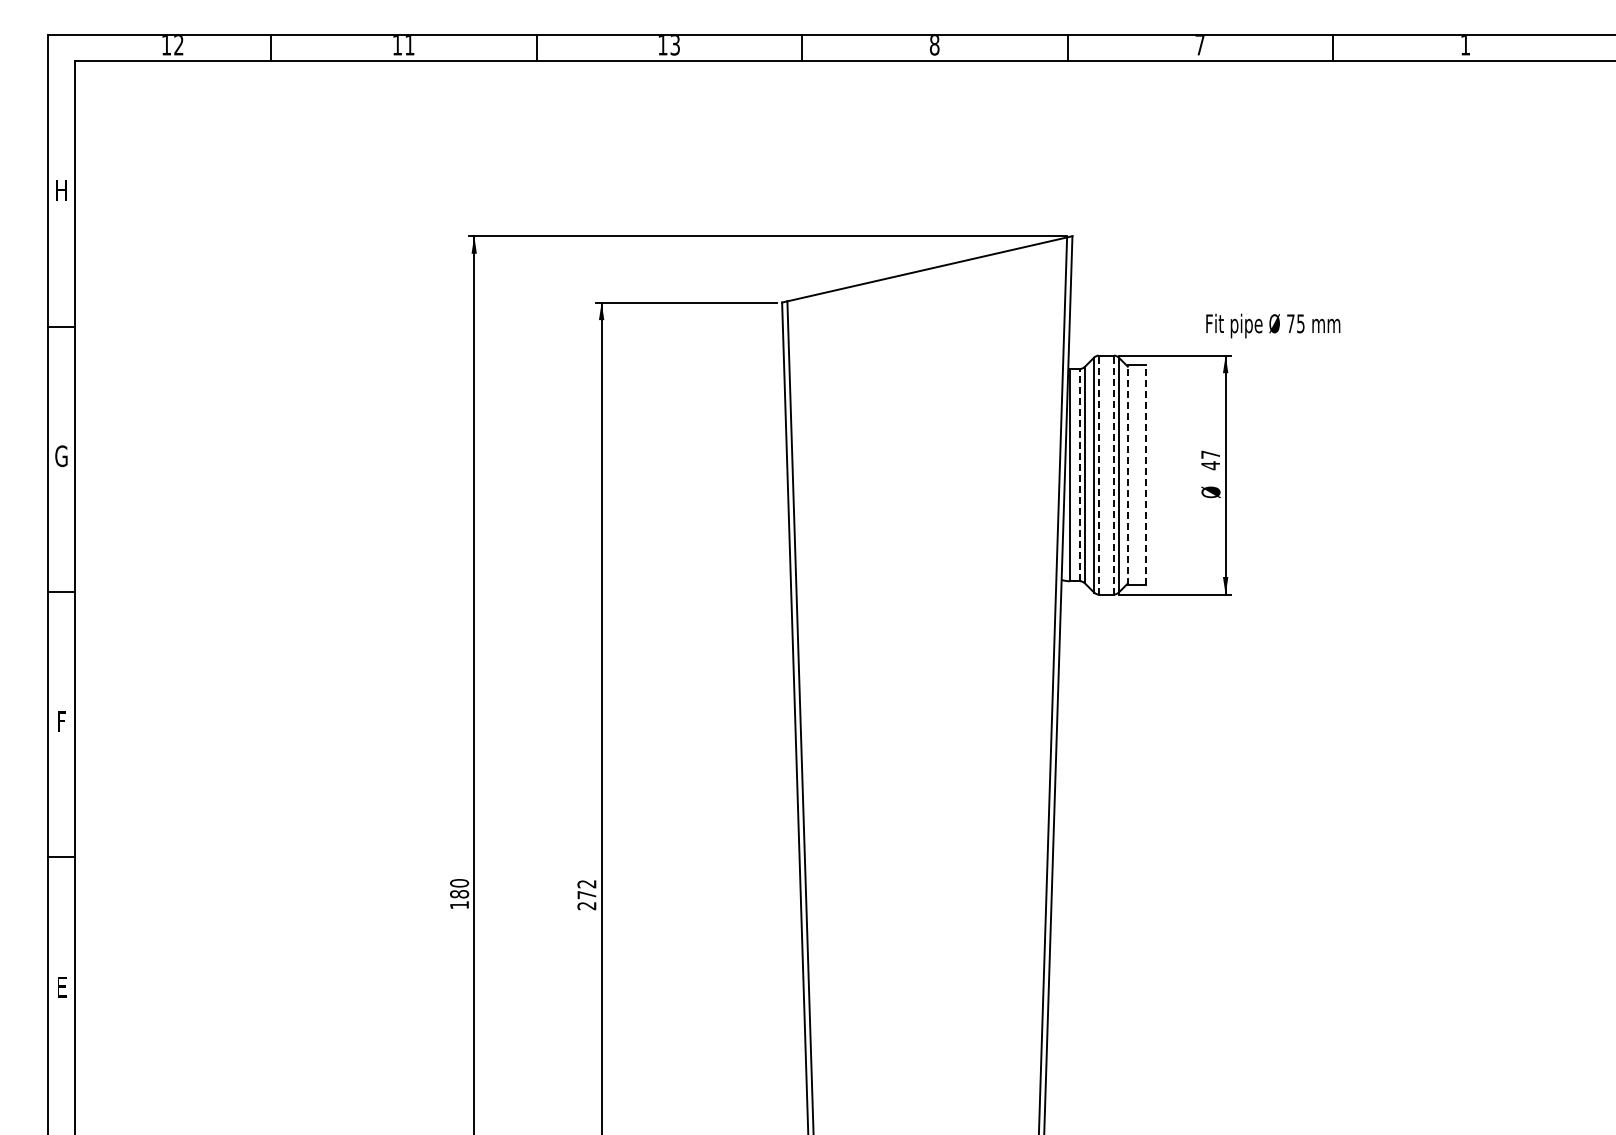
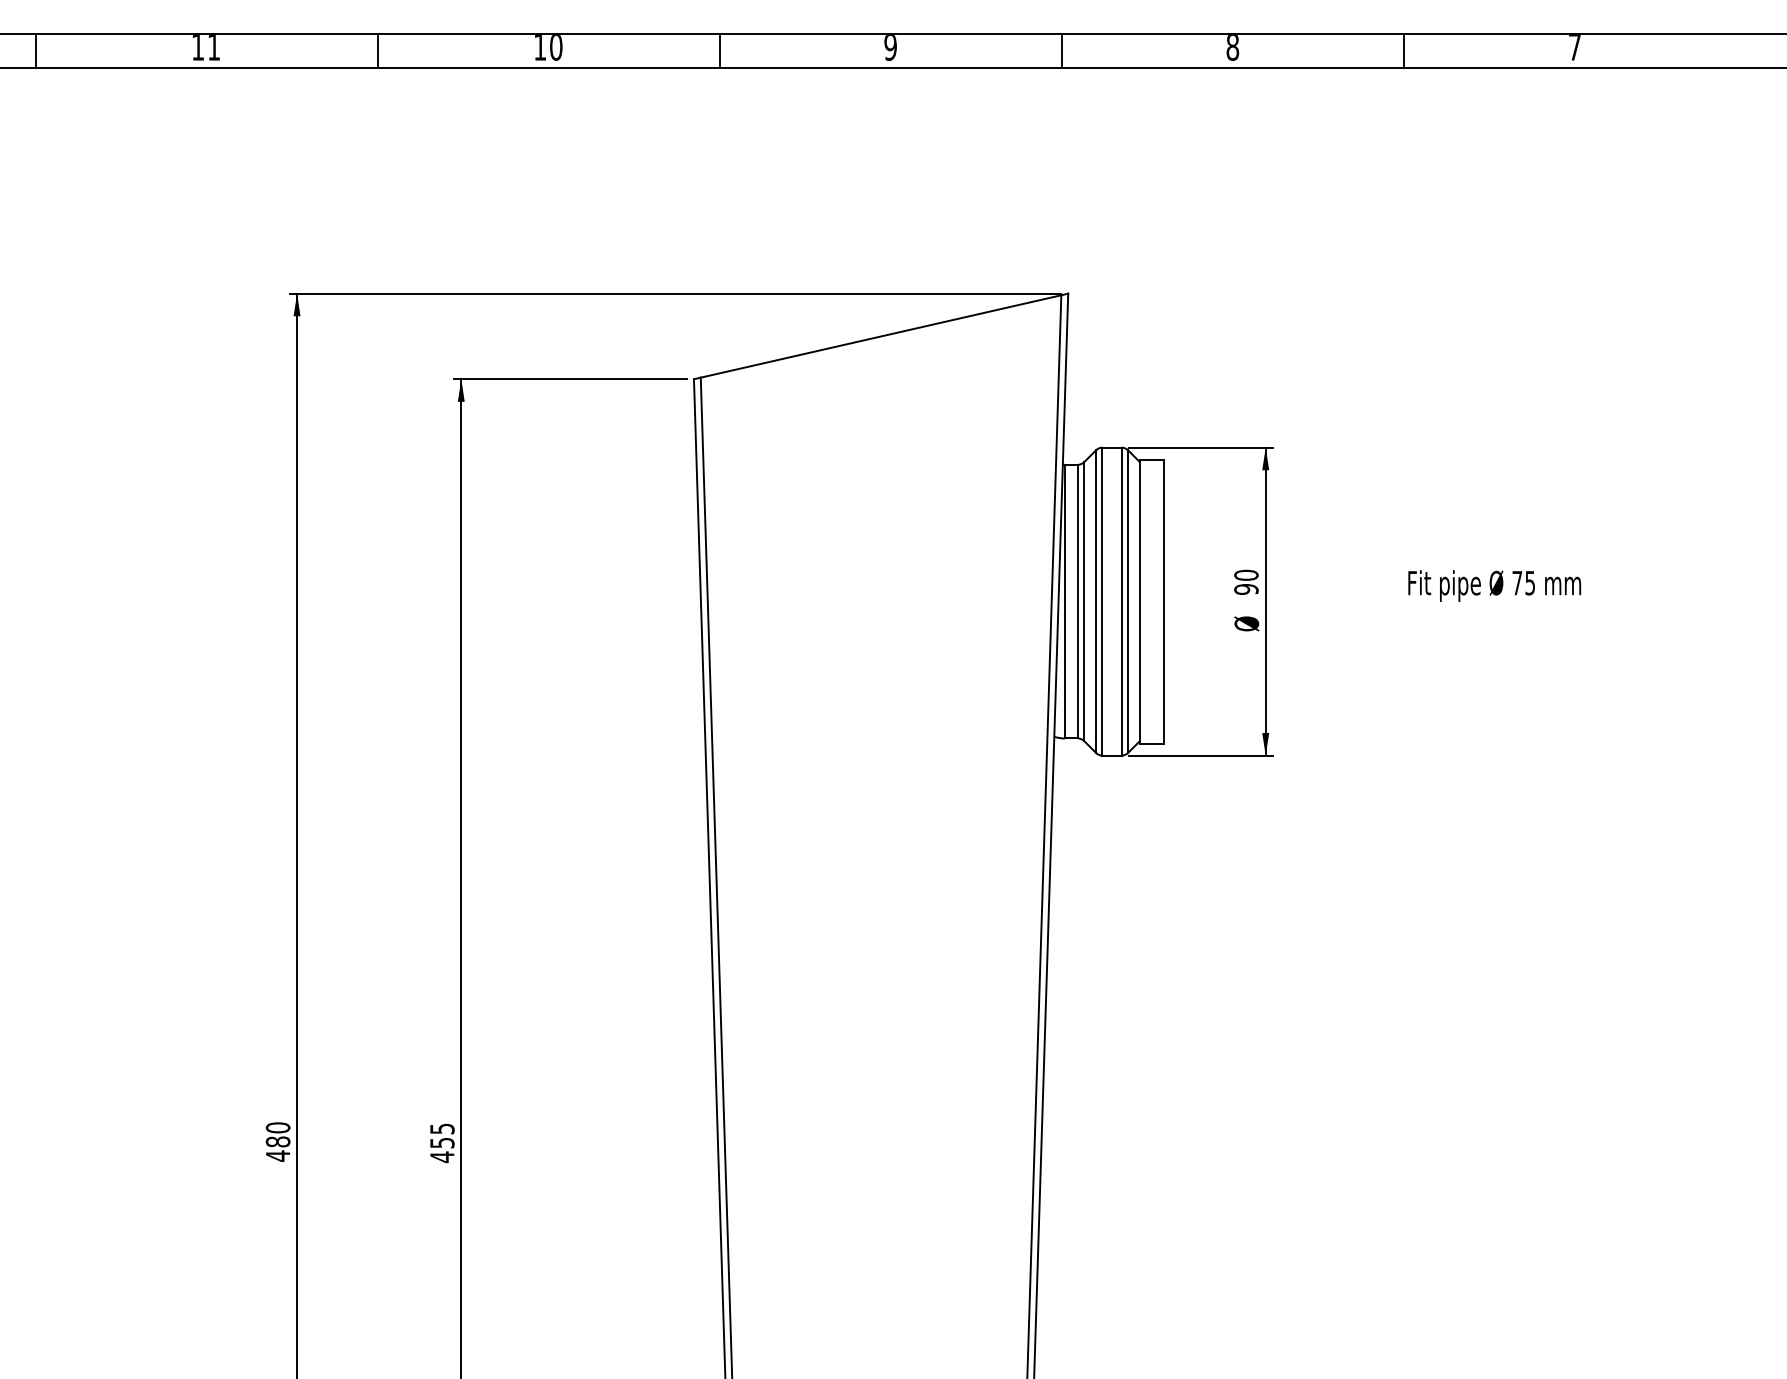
text: (675, 45) -> (556, 47), 13 -> 10
text: (934, 45) -> (890, 47), 8 -> 9
text: (1199, 45) -> (1232, 47), 7 -> 8
text: (1465, 45) -> (1574, 47), 1 -> 7
text: (1273, 325) -> (1494, 585), moved
text: (1210, 460) -> (1246, 582), 47 -> 90
line: (1080, 474) -> (1078, 600), dashed -> solid
line: (1098, 474) -> (1101, 600), dashed -> solid
line: (1114, 474) -> (1122, 600), dashed -> solid
line: (1127, 474) -> (1139, 600), dashed -> solid
line: (1146, 474) -> (1163, 600), dashed -> solid
text: (586, 895) -> (441, 1143), 272 -> 455
text: (459, 904) -> (278, 1155), 180 -> 480

